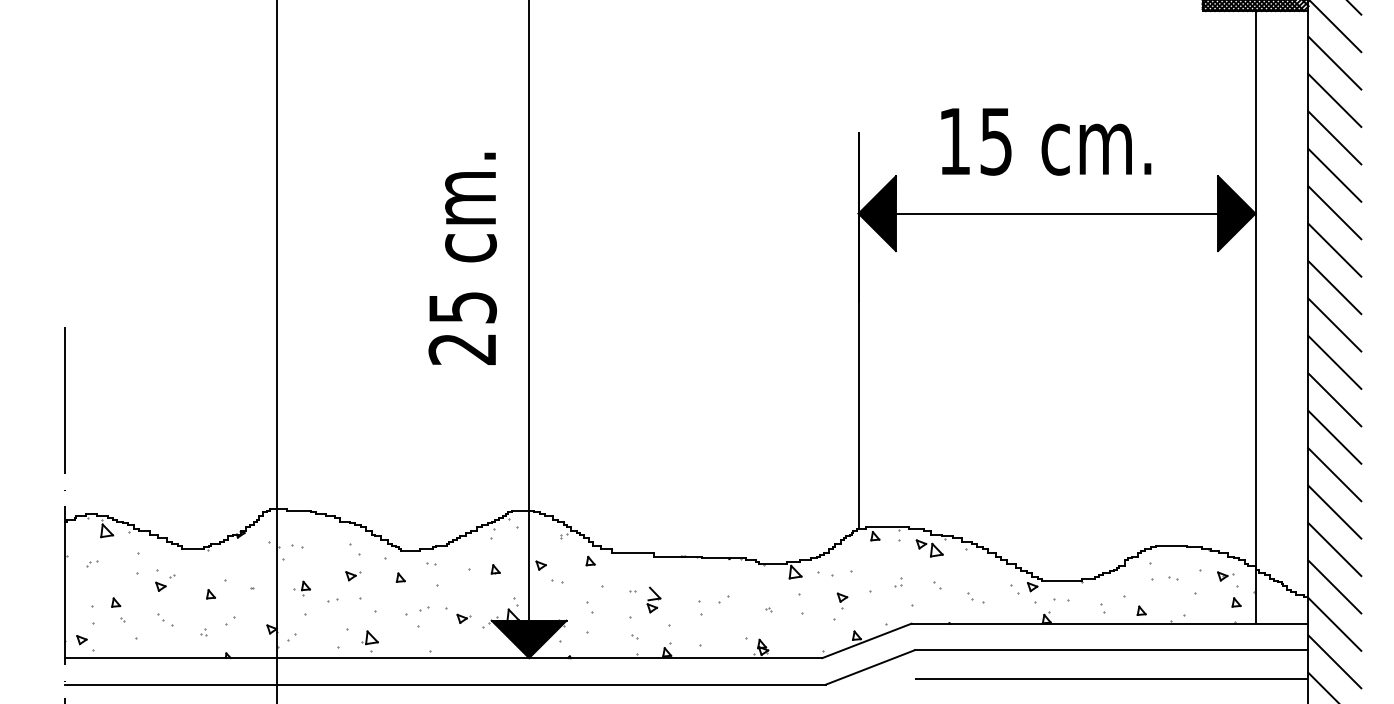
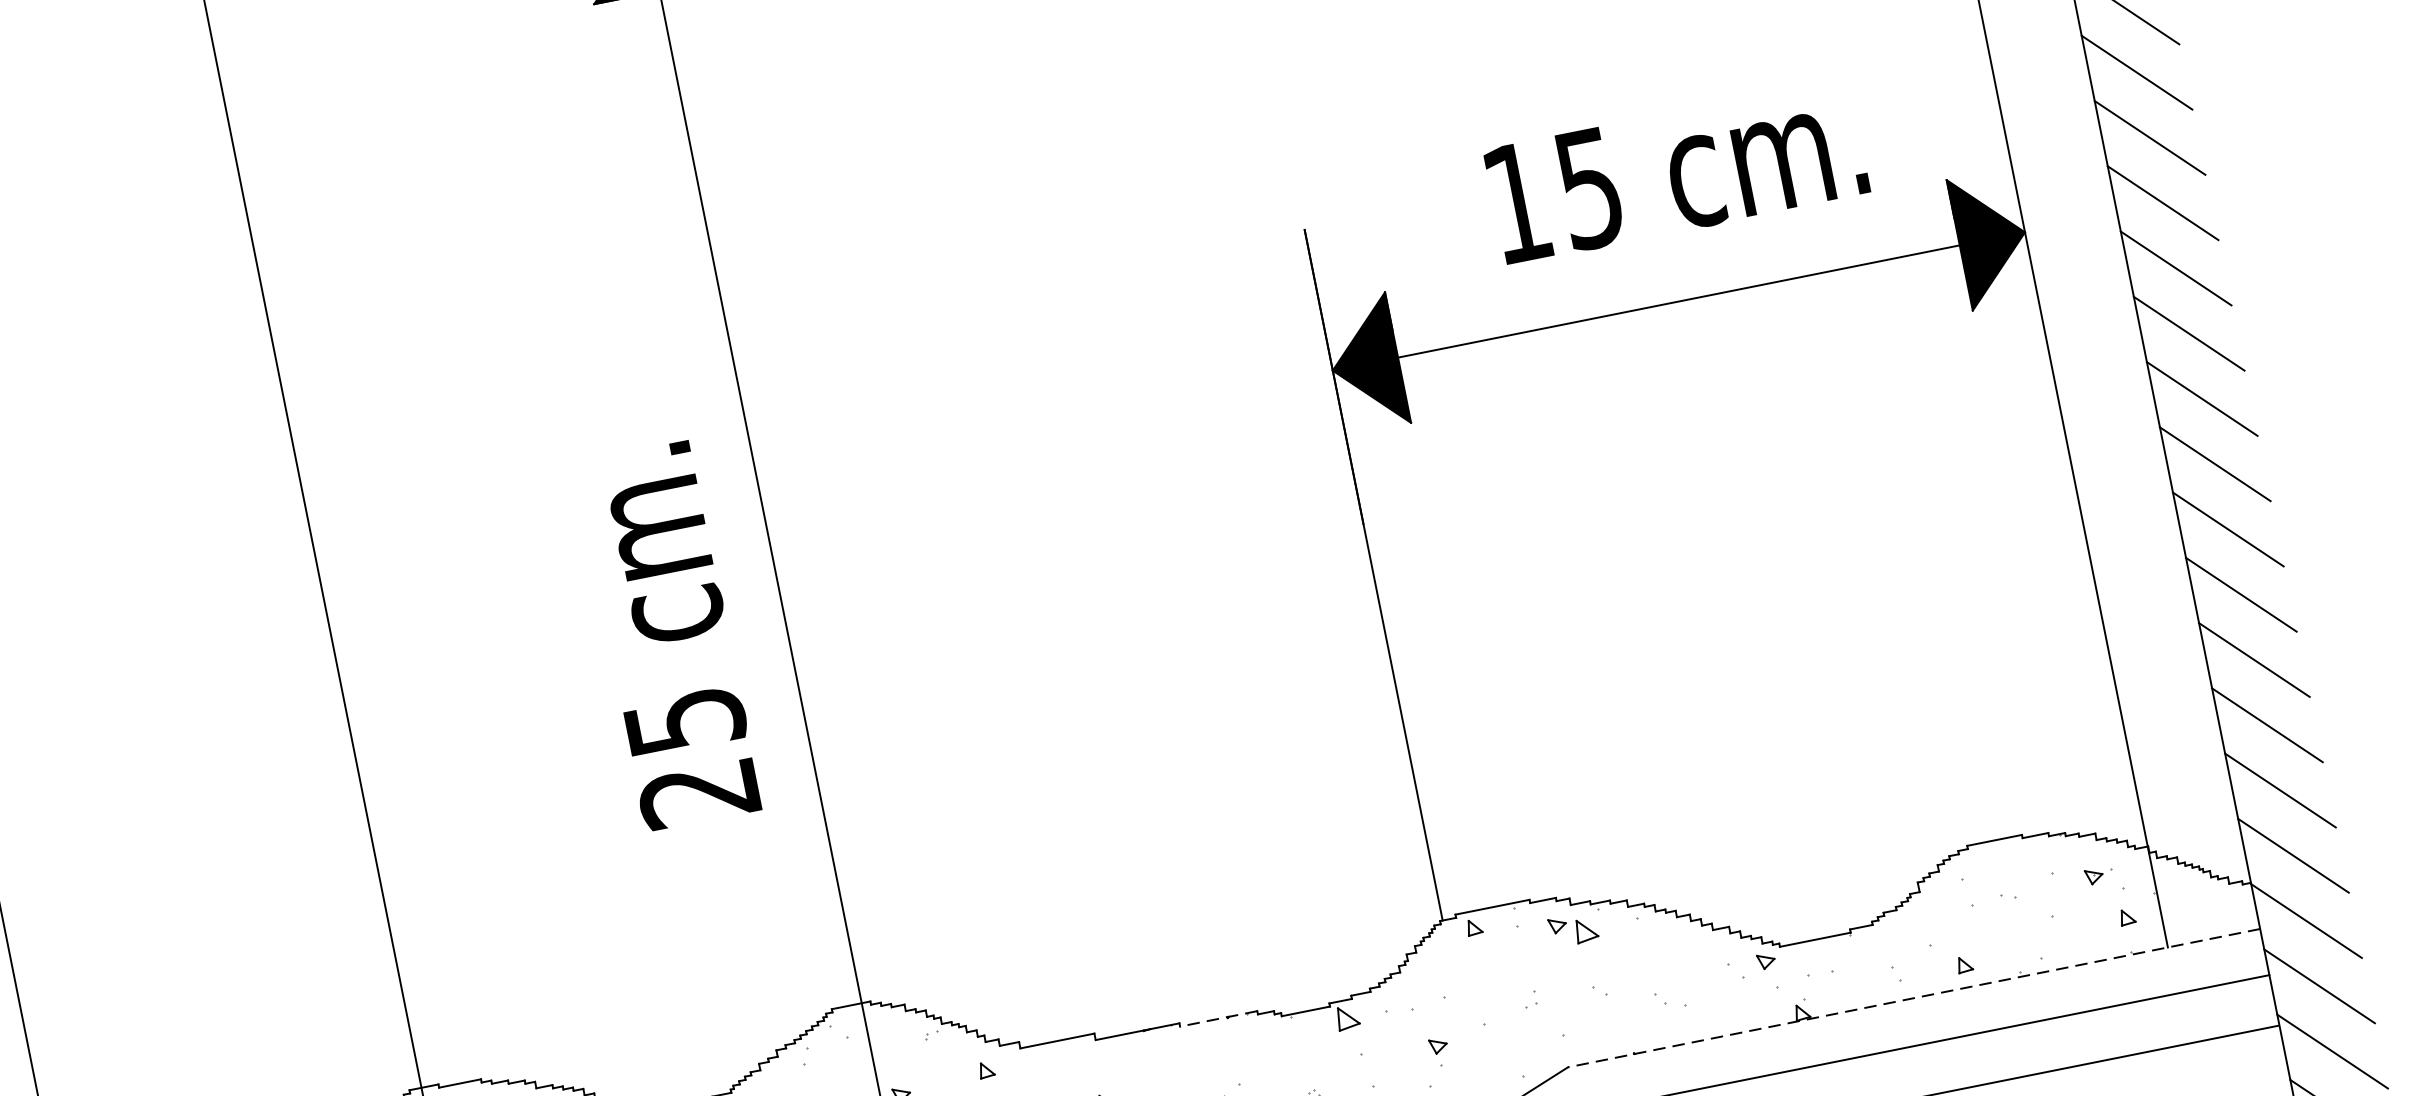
text: (1046, 141) -> (1677, 170), moved
text: (462, 258) -> (667, 635), moved
line: (723, 558) -> (1217, 1019), solid -> dashed
line: (1109, 623) -> (1913, 997), solid -> dashed

